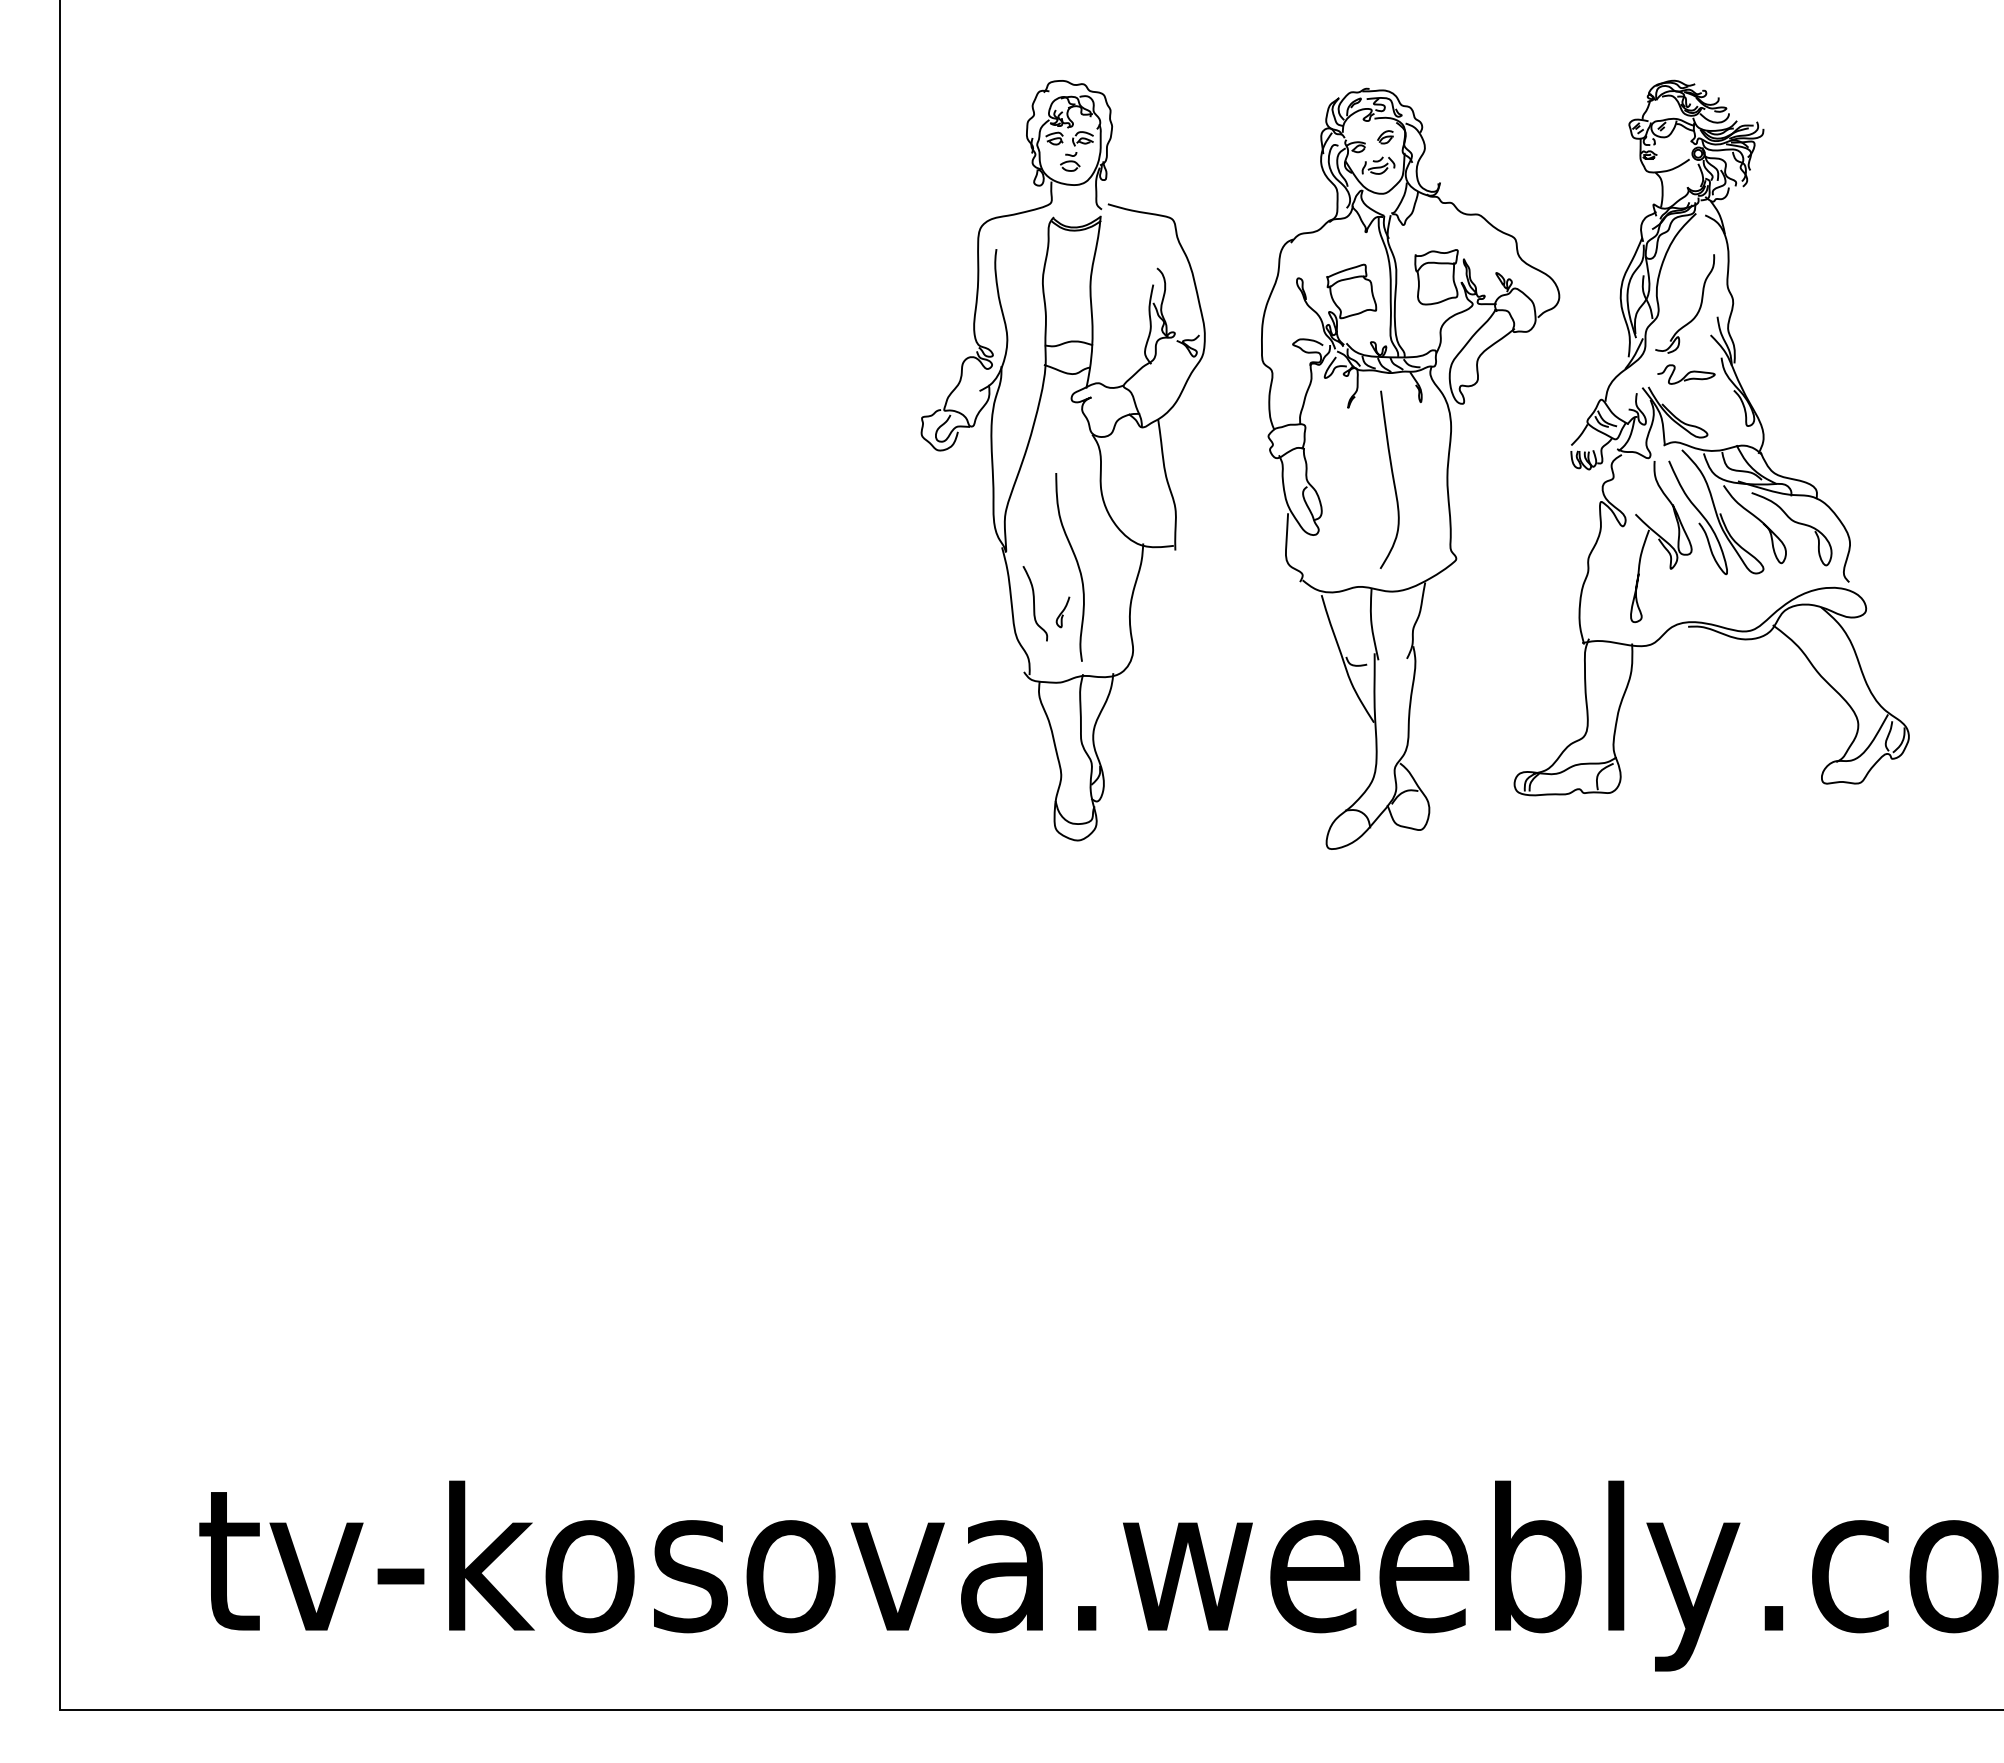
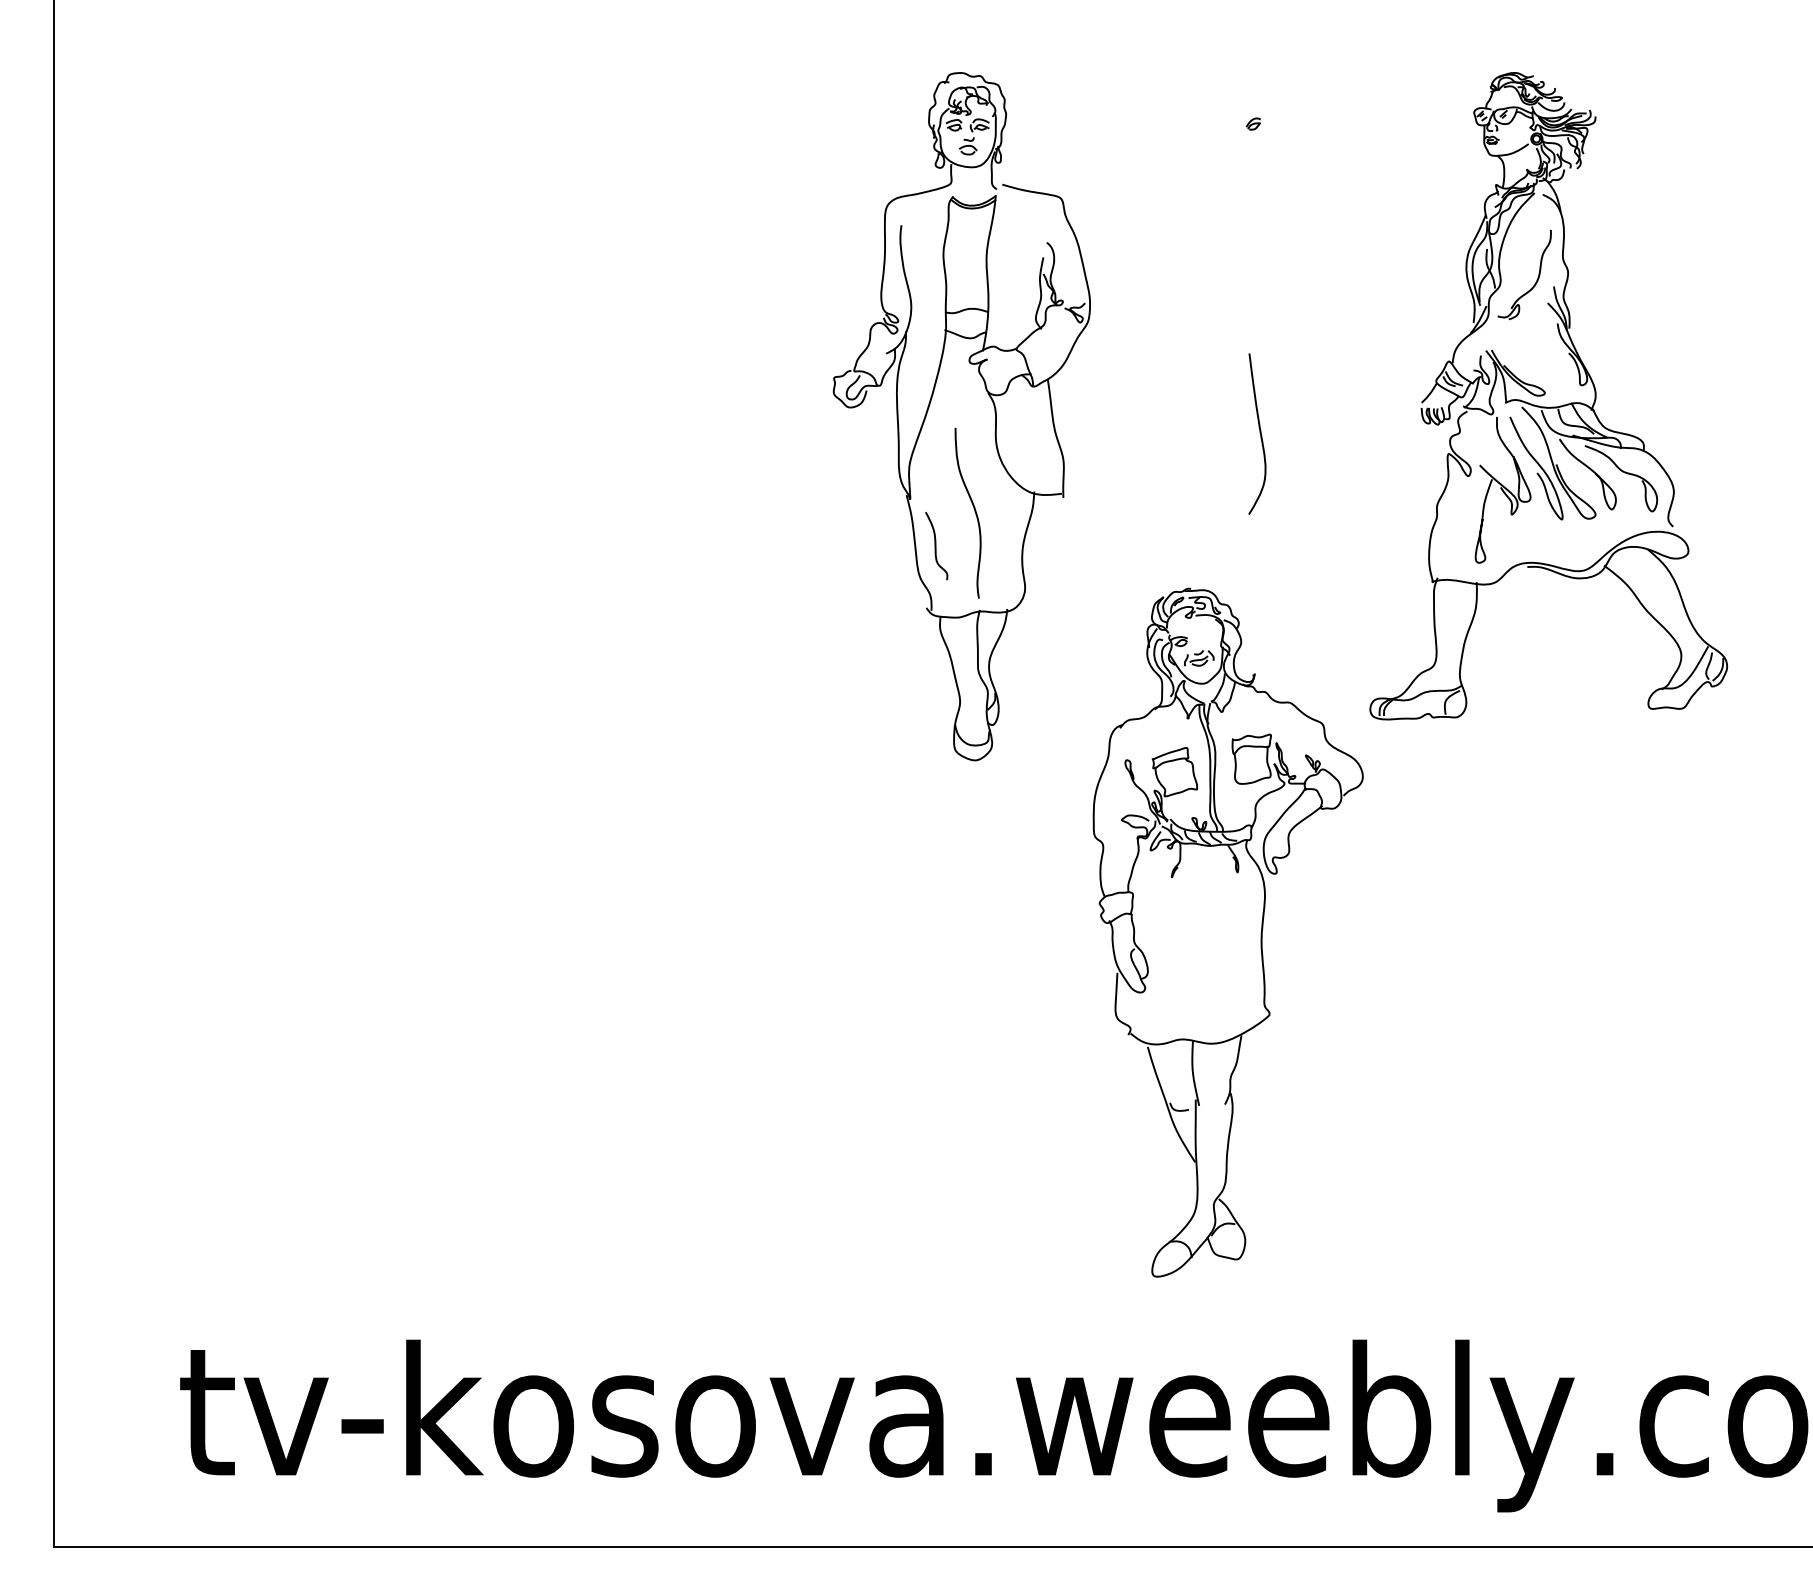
curve: (1686, 374) -> (1525, 338), removed
part: (1446, 468) -> (1260, 932), moved
curve: (1062, 612) -> (961, 554), removed

